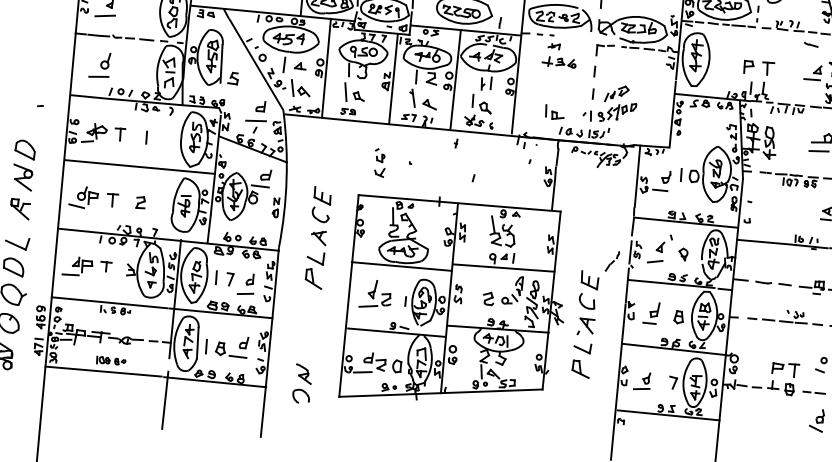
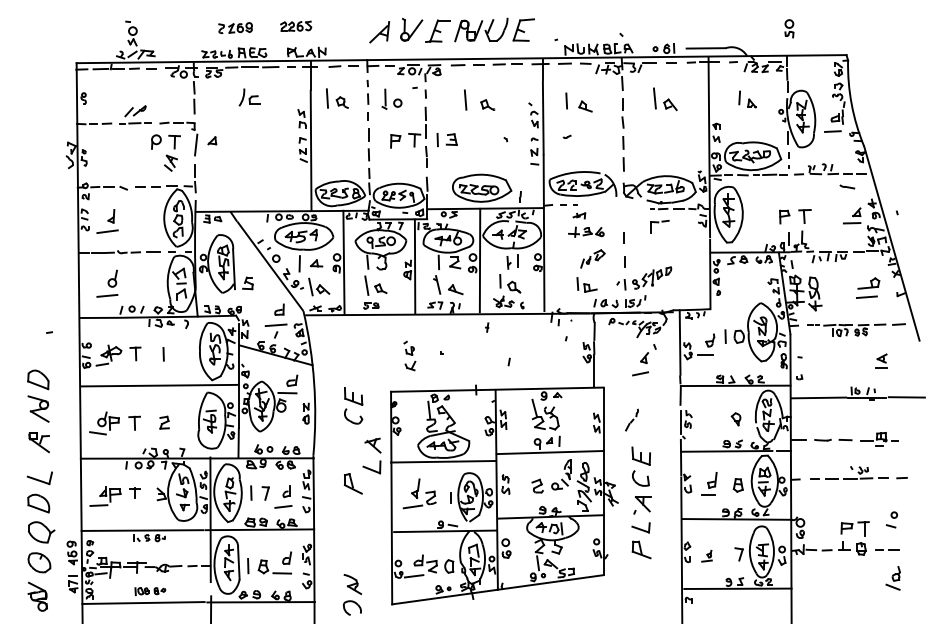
part: (604, 50) -> (659, 226), moved
part: (616, 93) -> (592, 258), moved
part: (321, 242) -> (376, 450), moved
part: (660, 249) -> (644, 360), moved
part: (612, 260) -> (631, 419), moved
part: (641, 381) -> (706, 556), size x0.6

